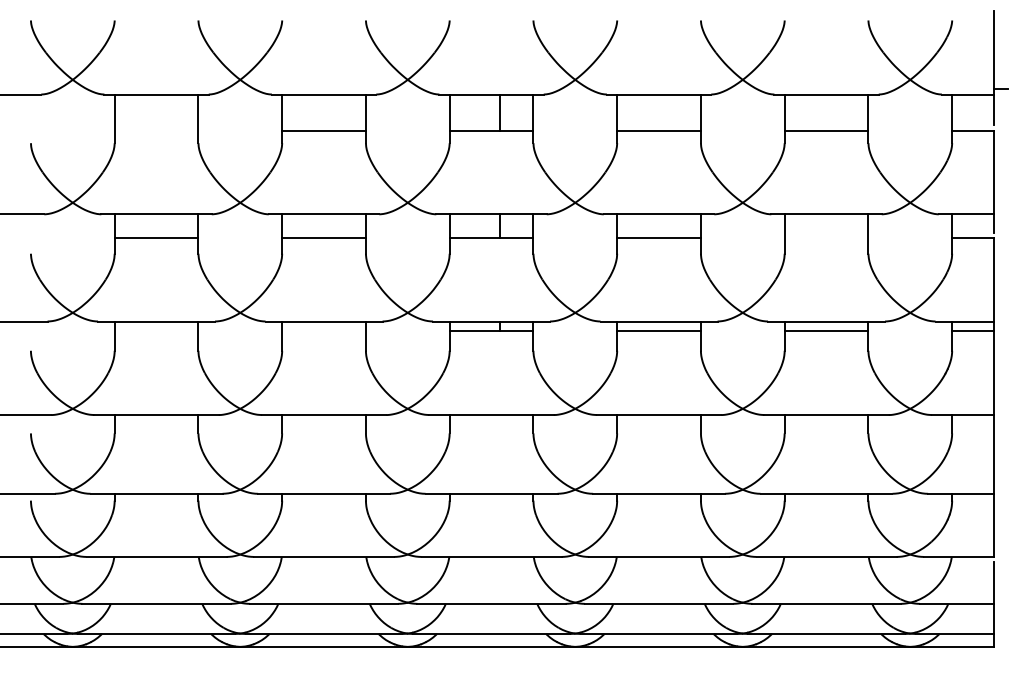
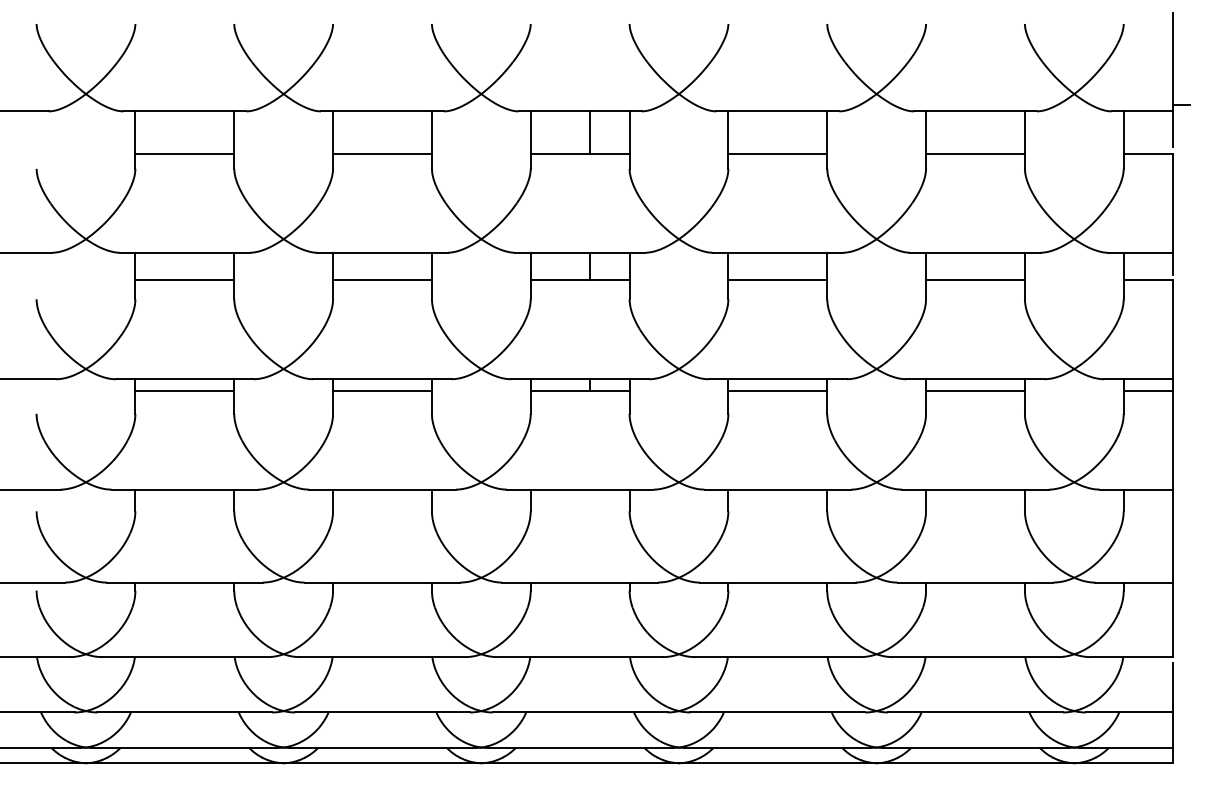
line: (156, 130) -> (184, 153), added
line: (826, 237) -> (975, 280), added
line: (156, 331) -> (184, 391), added
line: (323, 331) -> (381, 391), added

